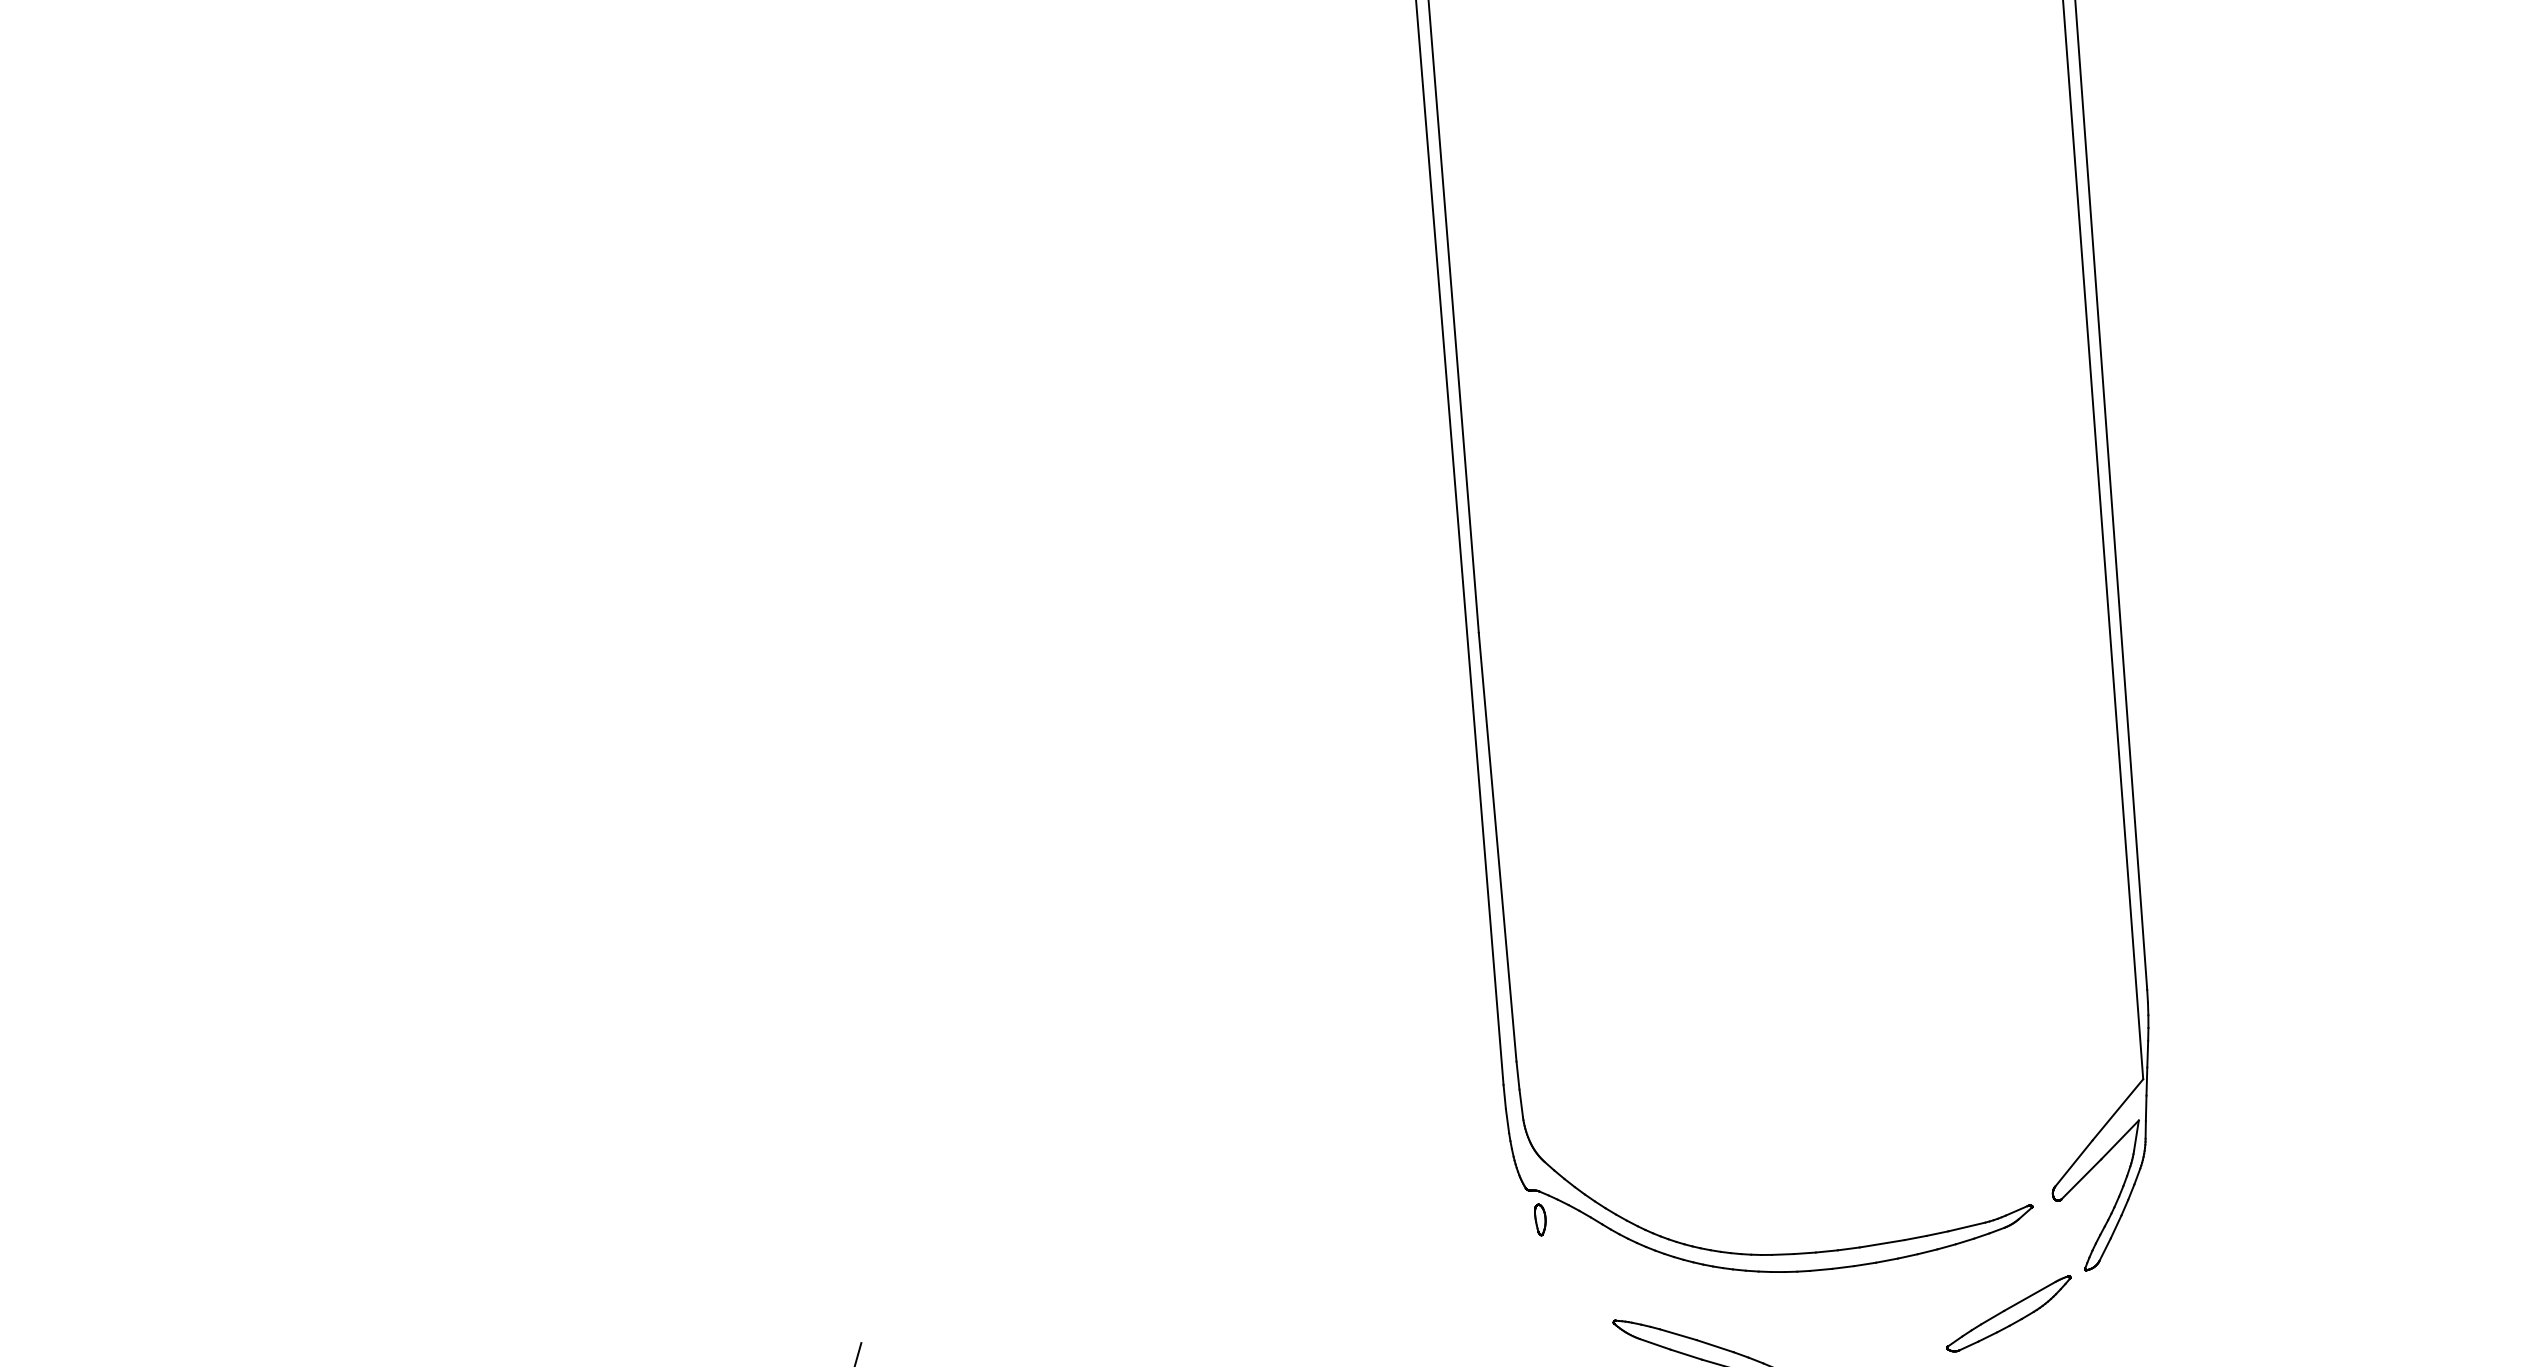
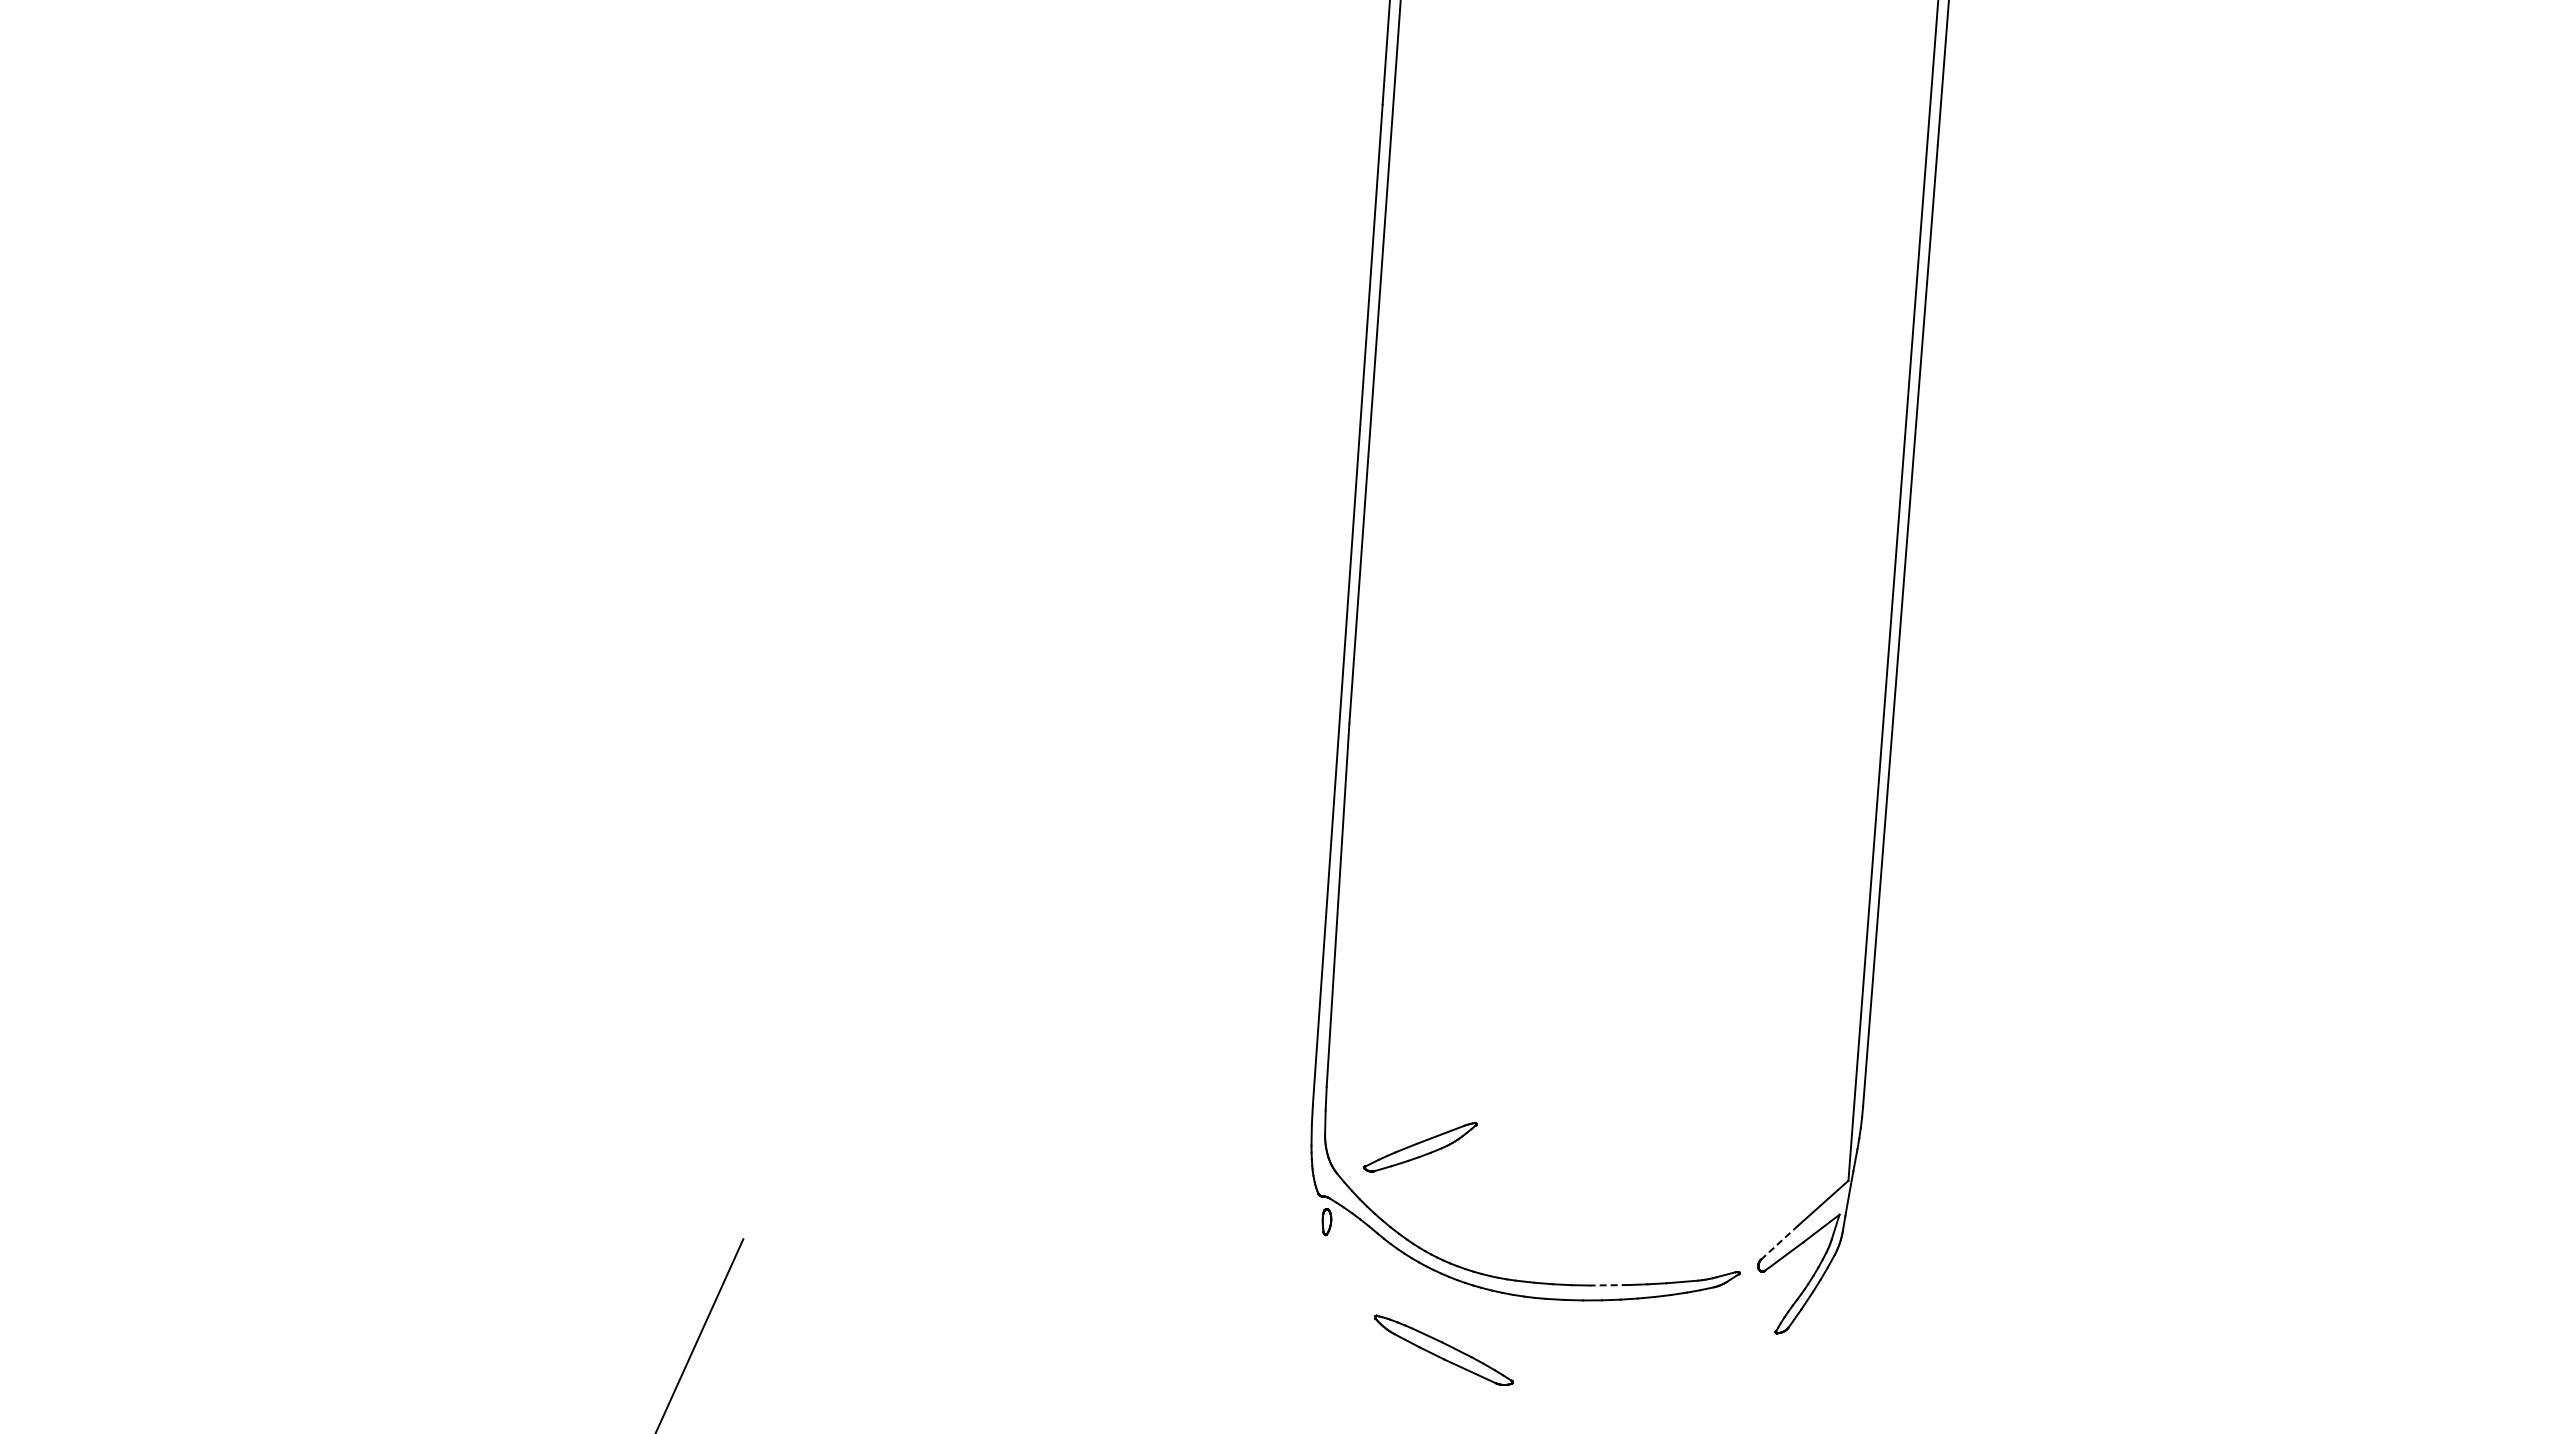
line: (2073, 1163) -> (1779, 1242), solid -> dashed
line: (1881, 1244) -> (1608, 1285), solid -> dashed
part: (2008, 1313) -> (1420, 1146), moved

